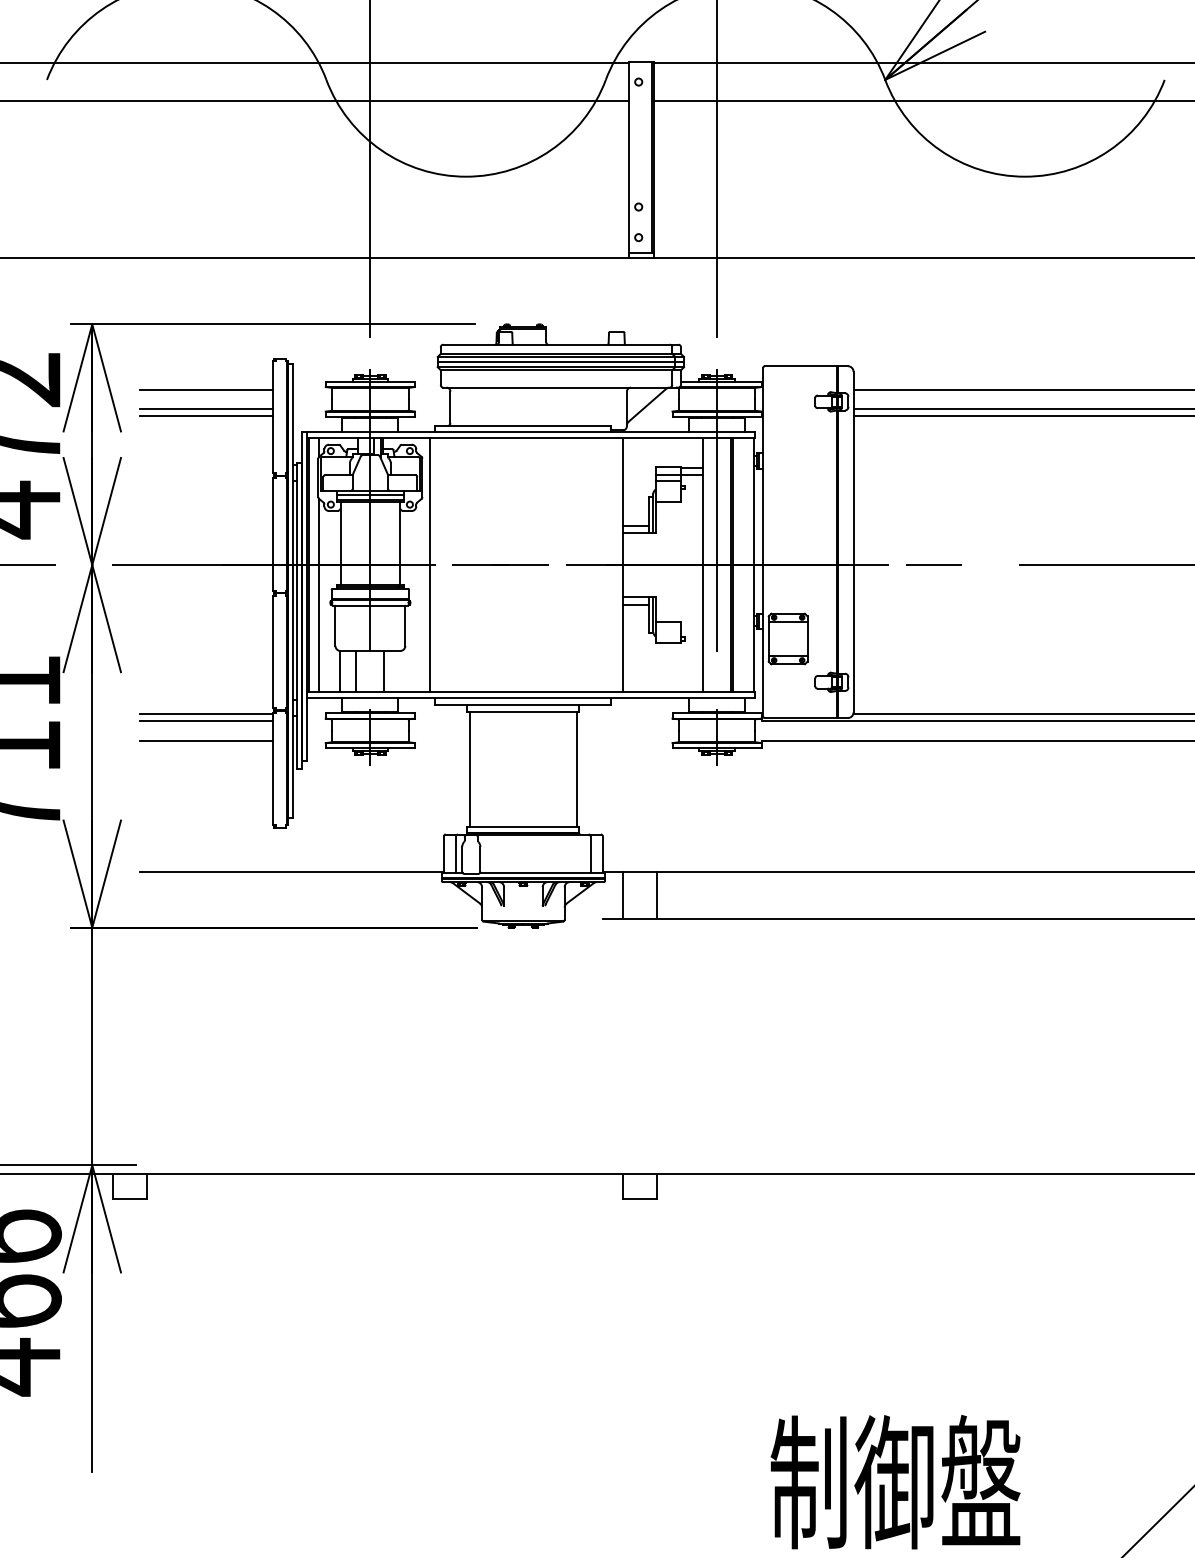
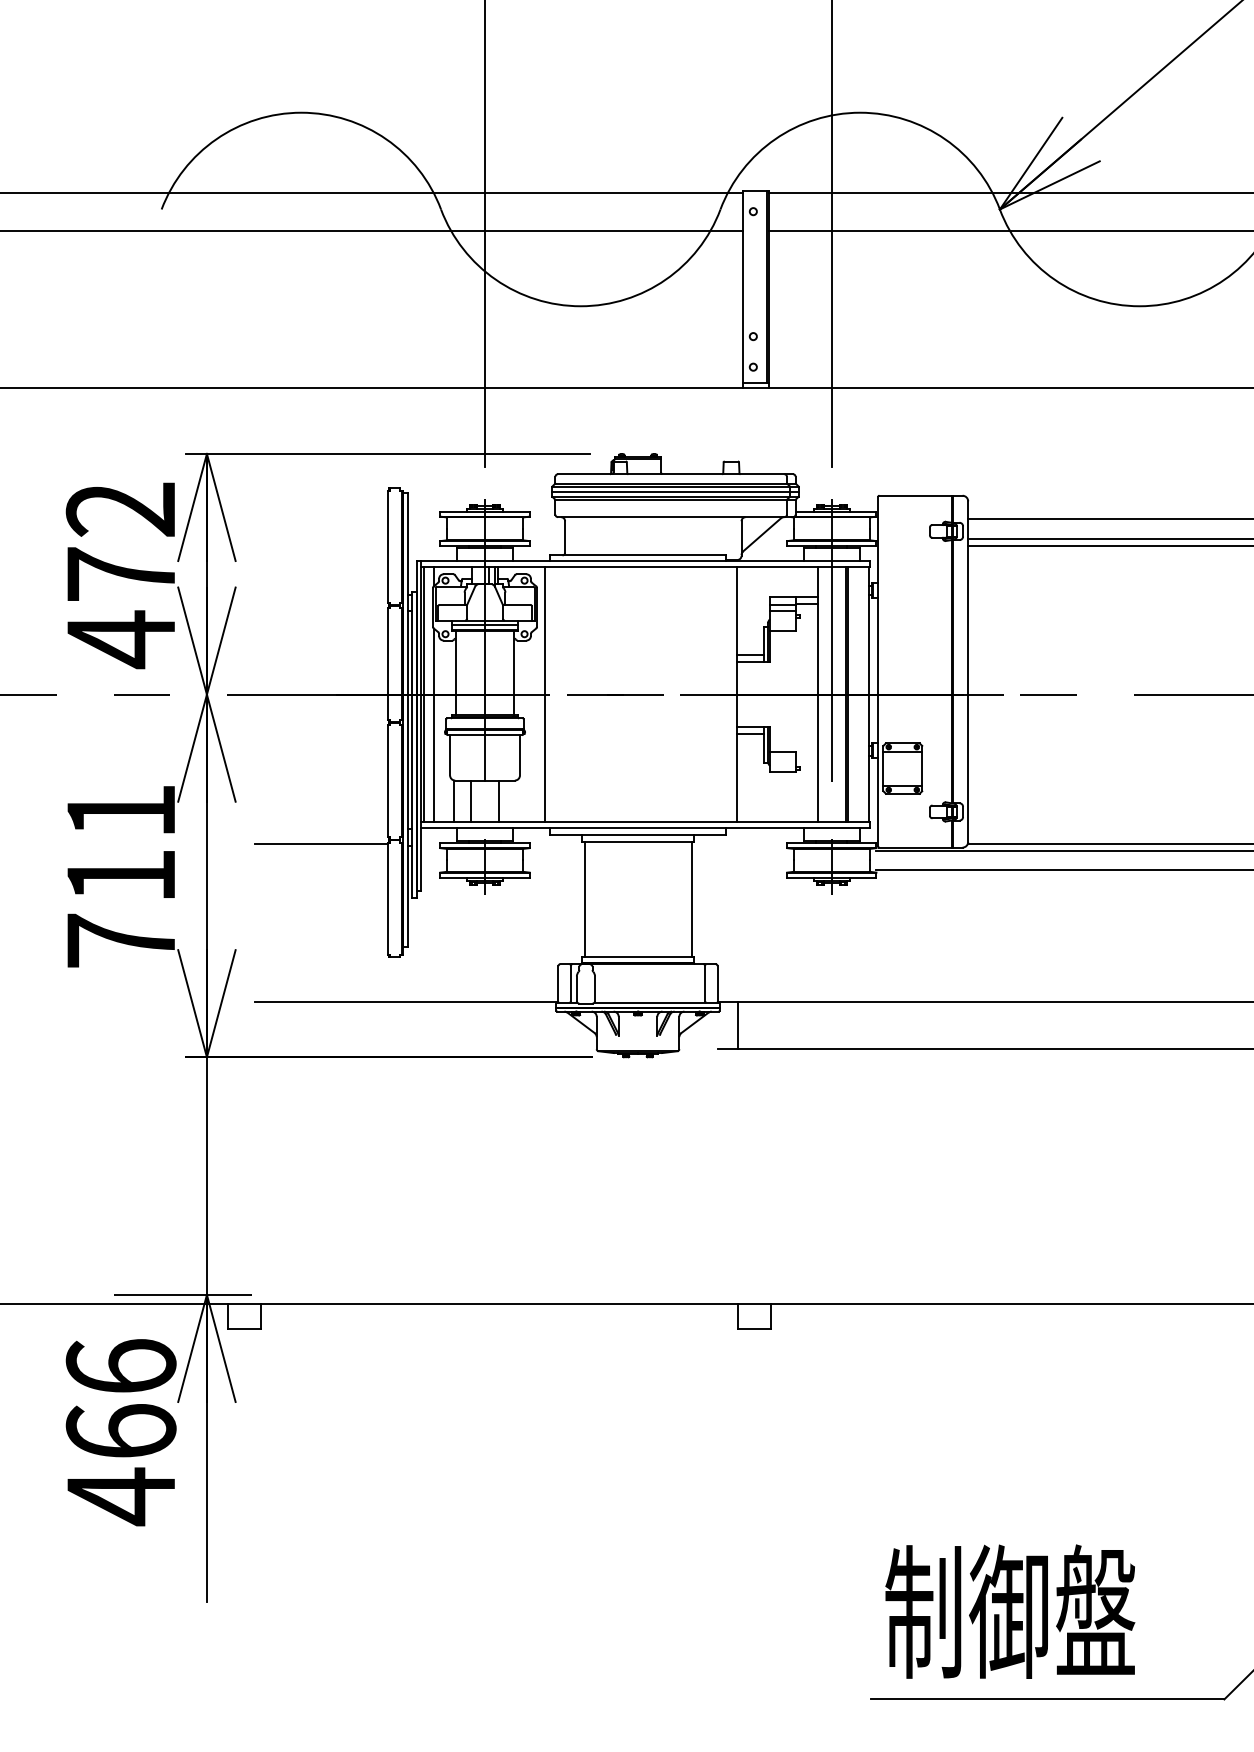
line: (205, 389) -> (320, 519), removed
line: (205, 408) -> (320, 538), removed
line: (205, 415) -> (320, 545), removed
line: (205, 720) -> (320, 850), removed
line: (205, 740) -> (320, 870), removed
line: (656, 894) -> (771, 1024), removed

